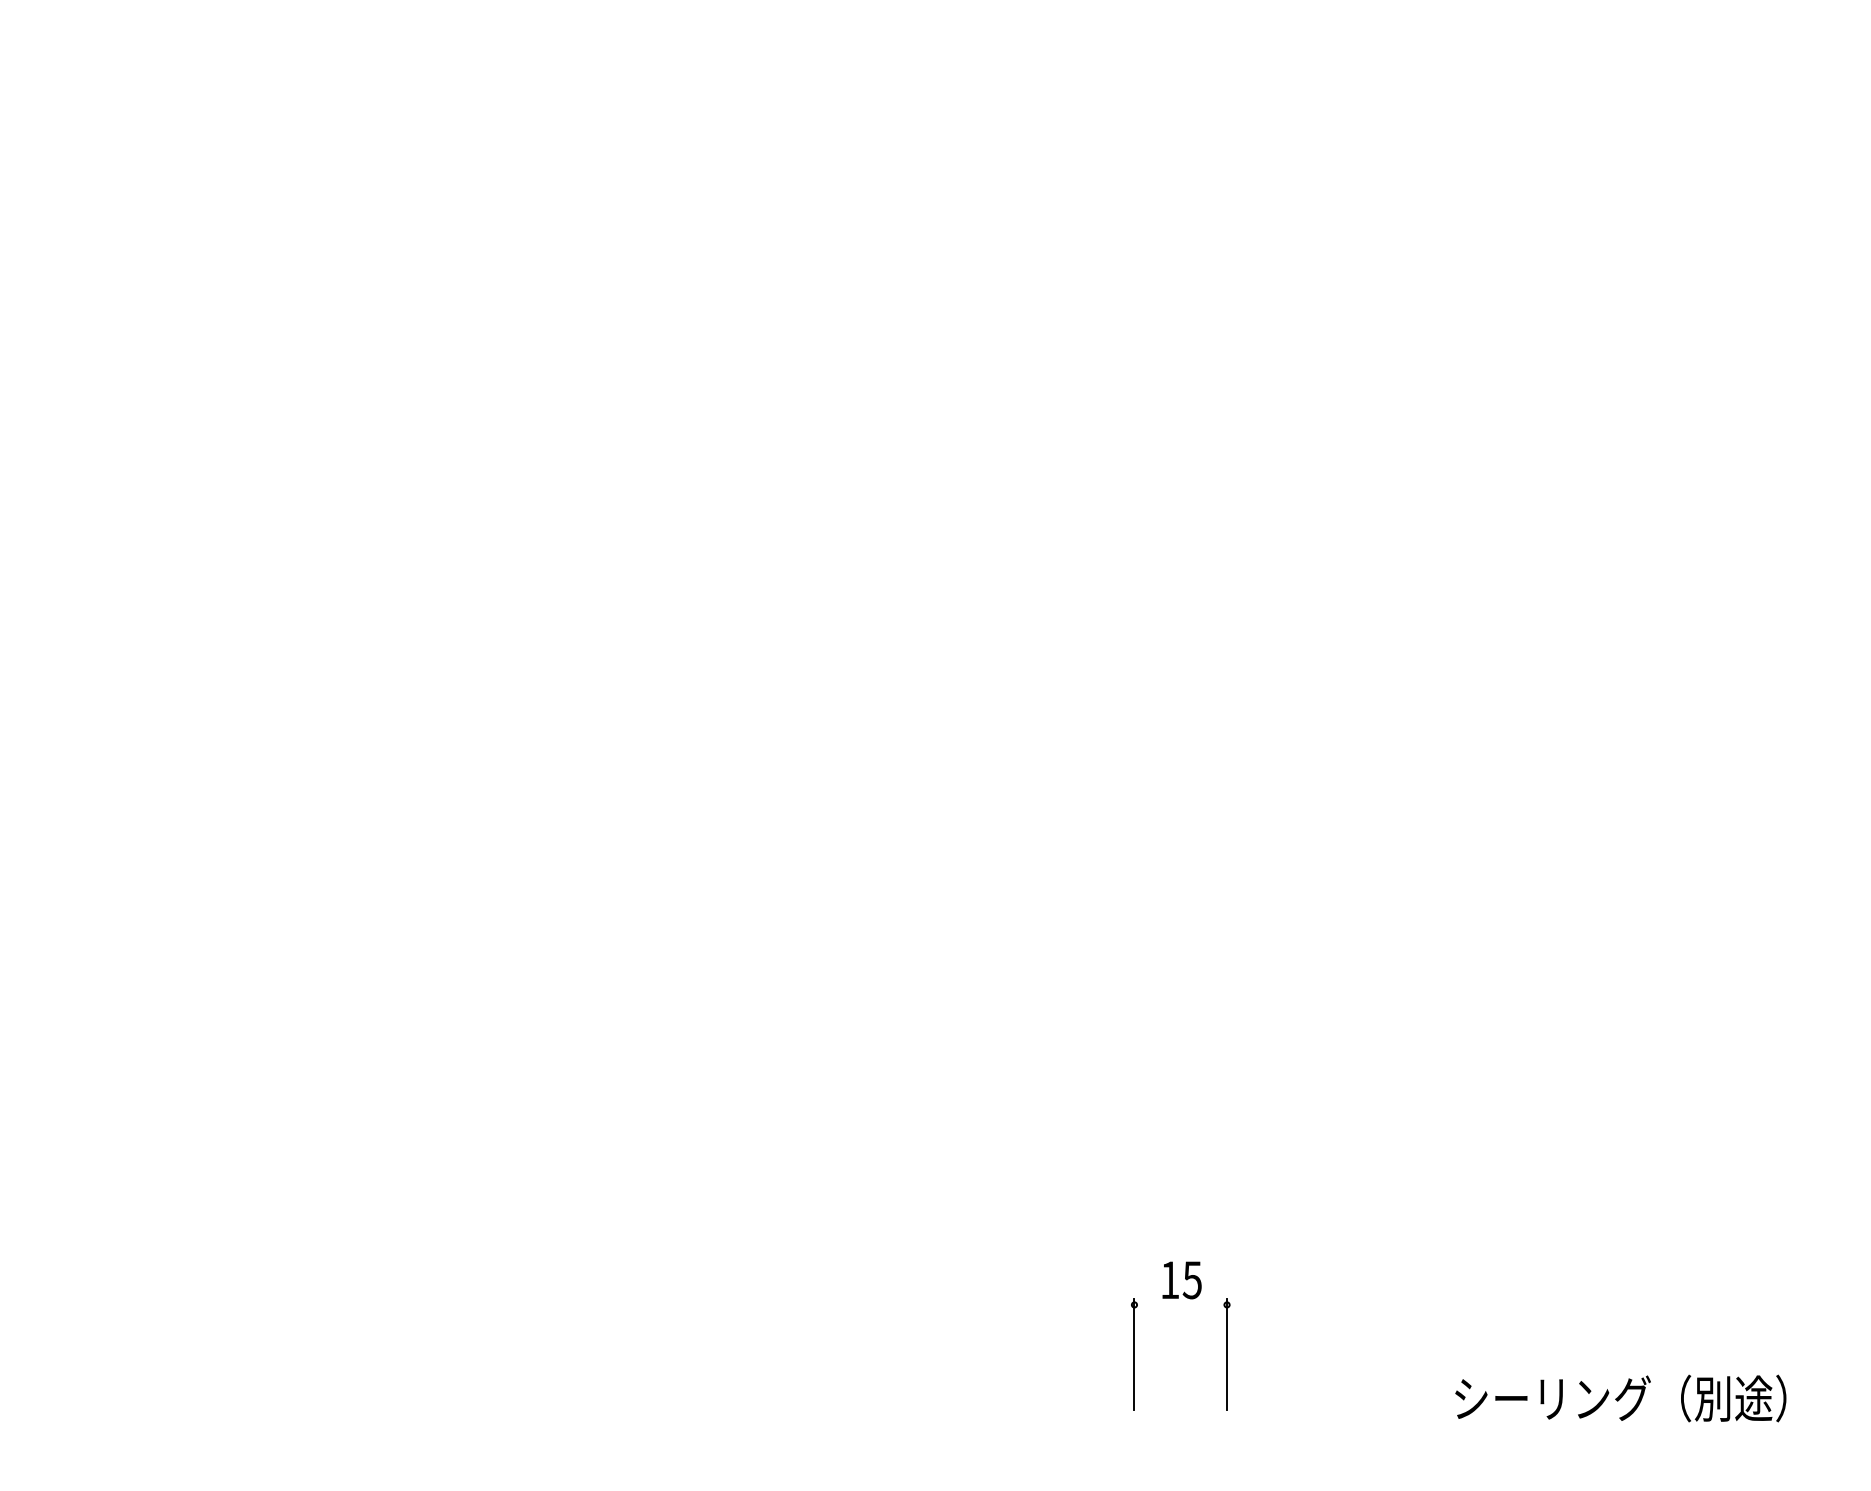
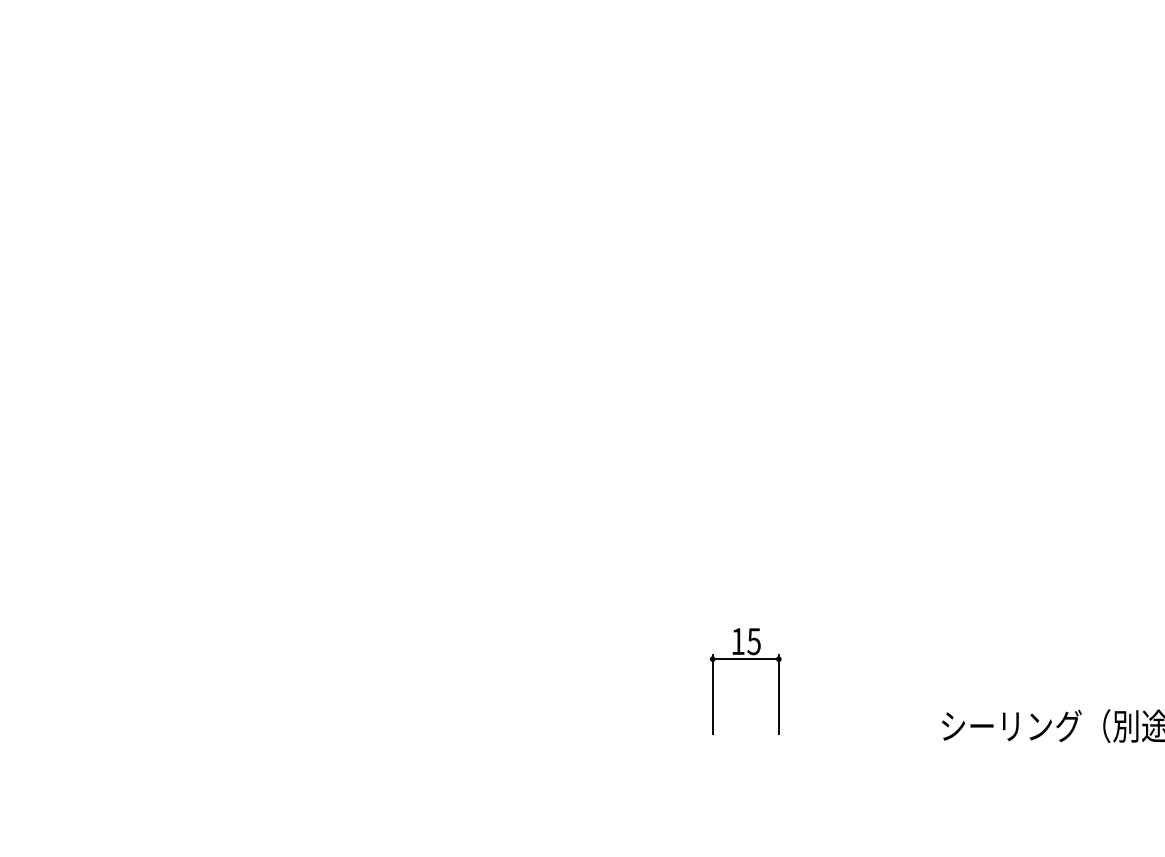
line: (1180, 1304) -> (745, 658), added

